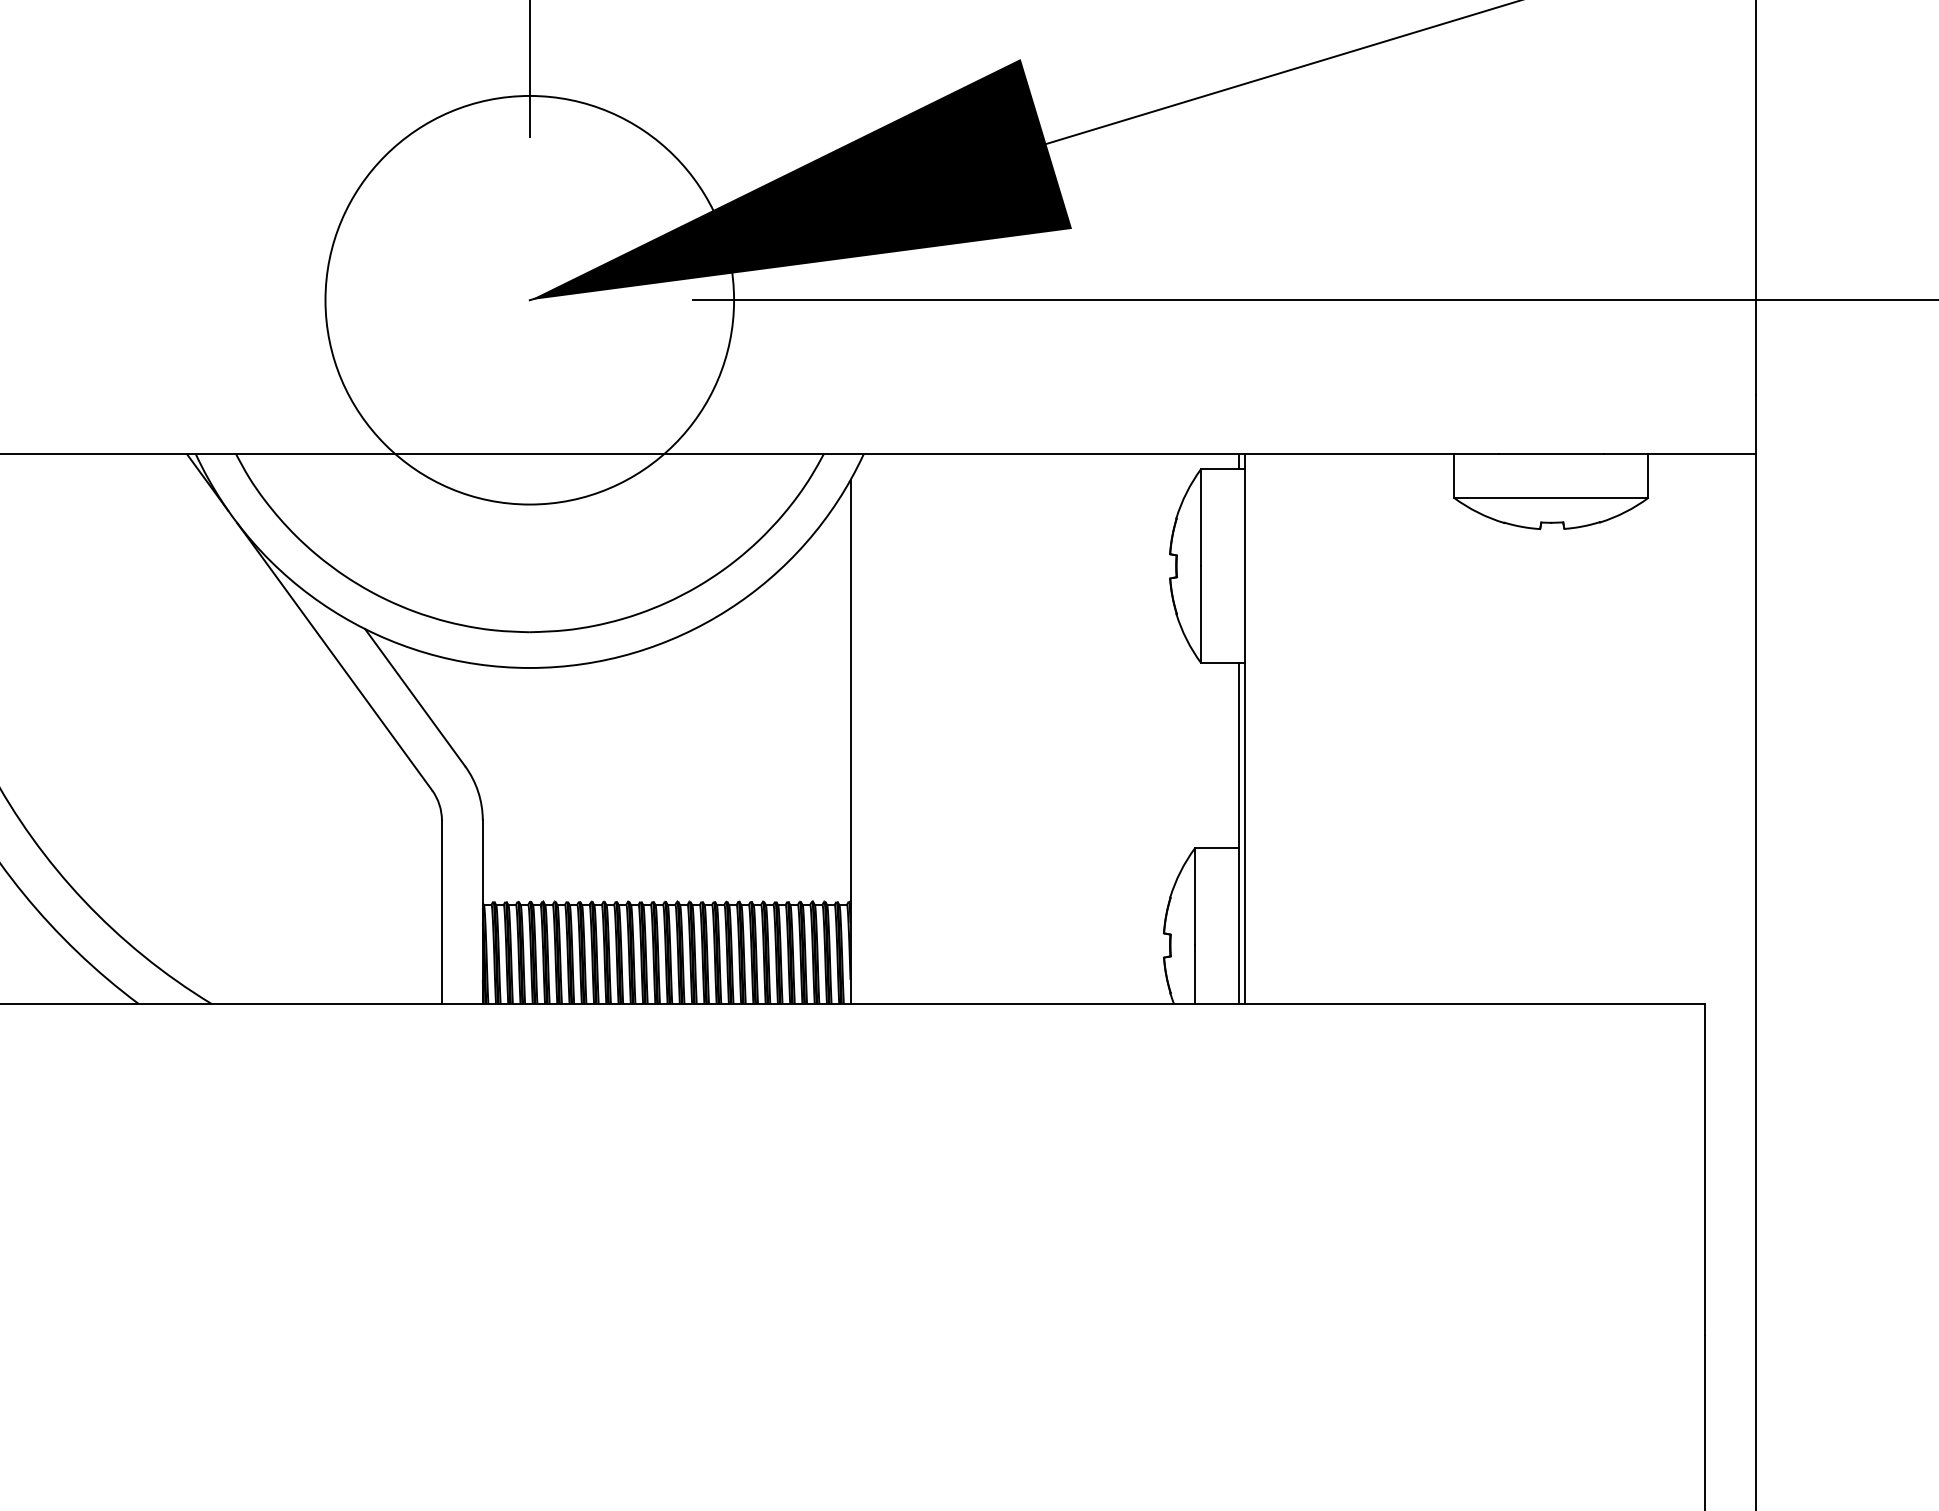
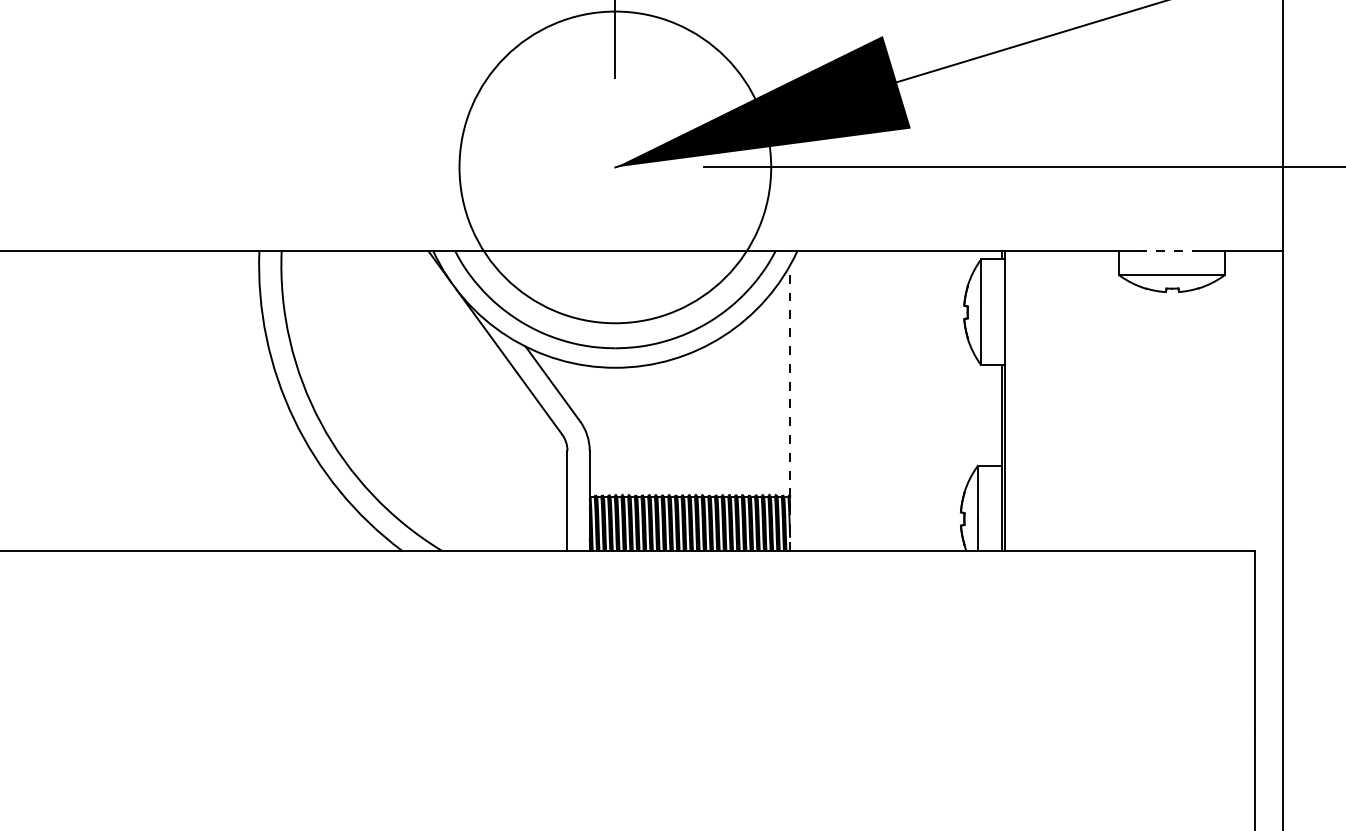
circle: (530, 300) -> (615, 167), size x1.4
line: (1550, 454) -> (1171, 251), solid -> dashed
line: (851, 742) -> (790, 408), solid -> dashed

